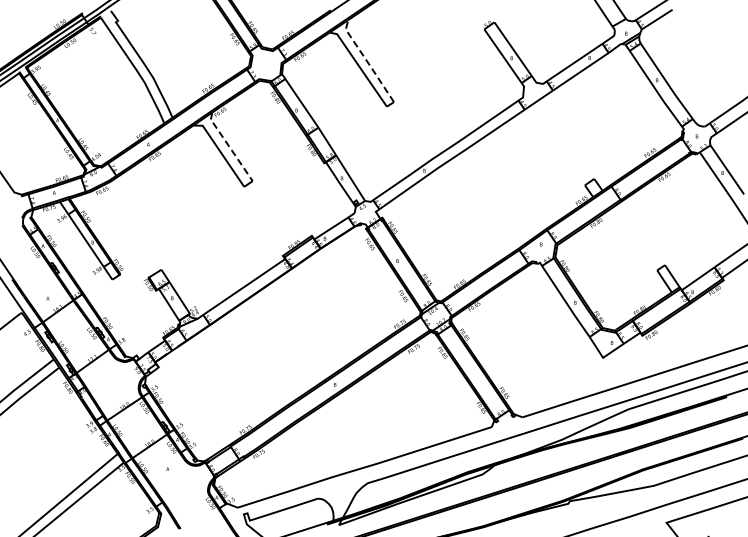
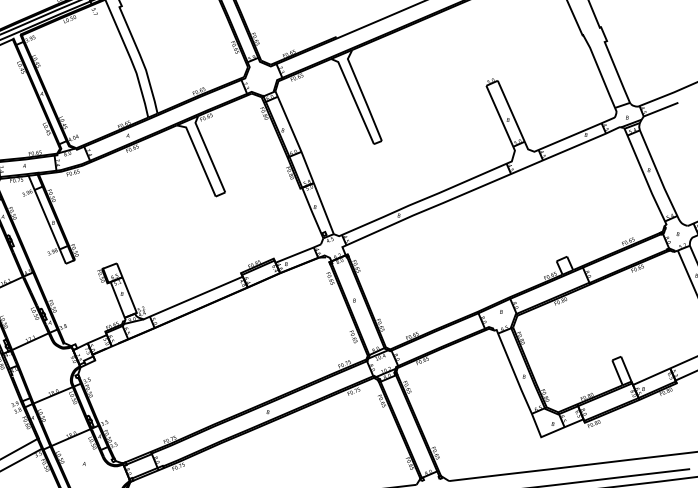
line: (367, 61) -> (363, 95), dashed -> solid
line: (229, 146) -> (208, 153), dashed -> solid

